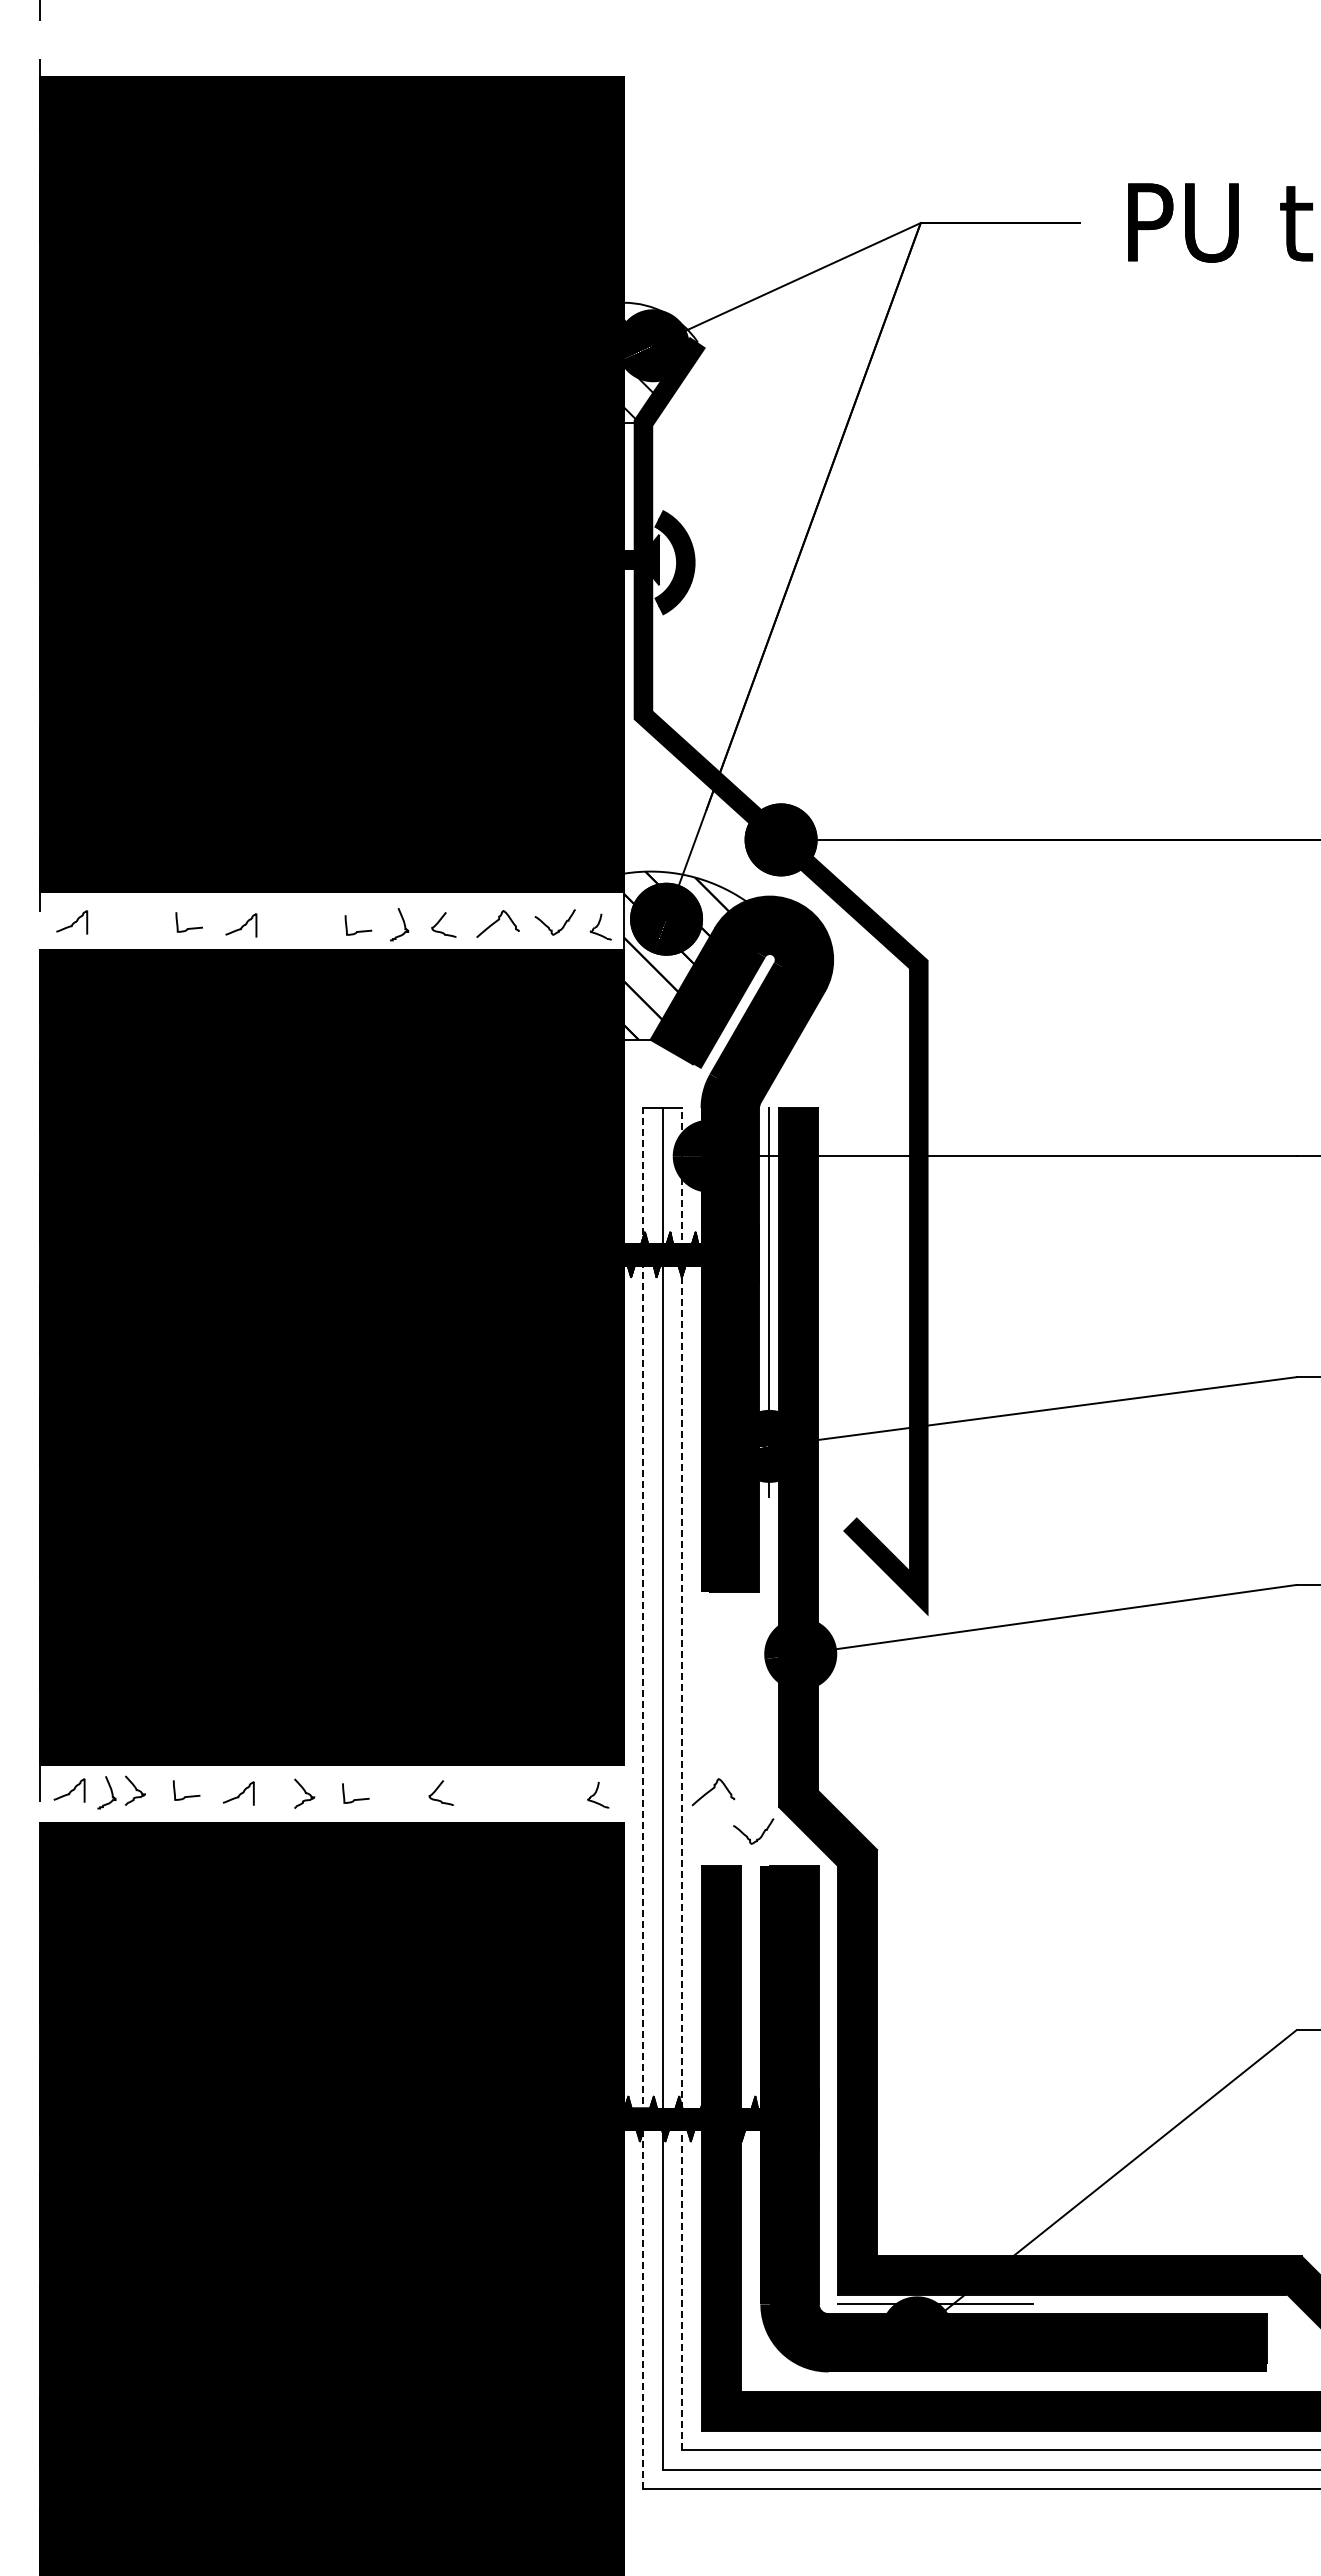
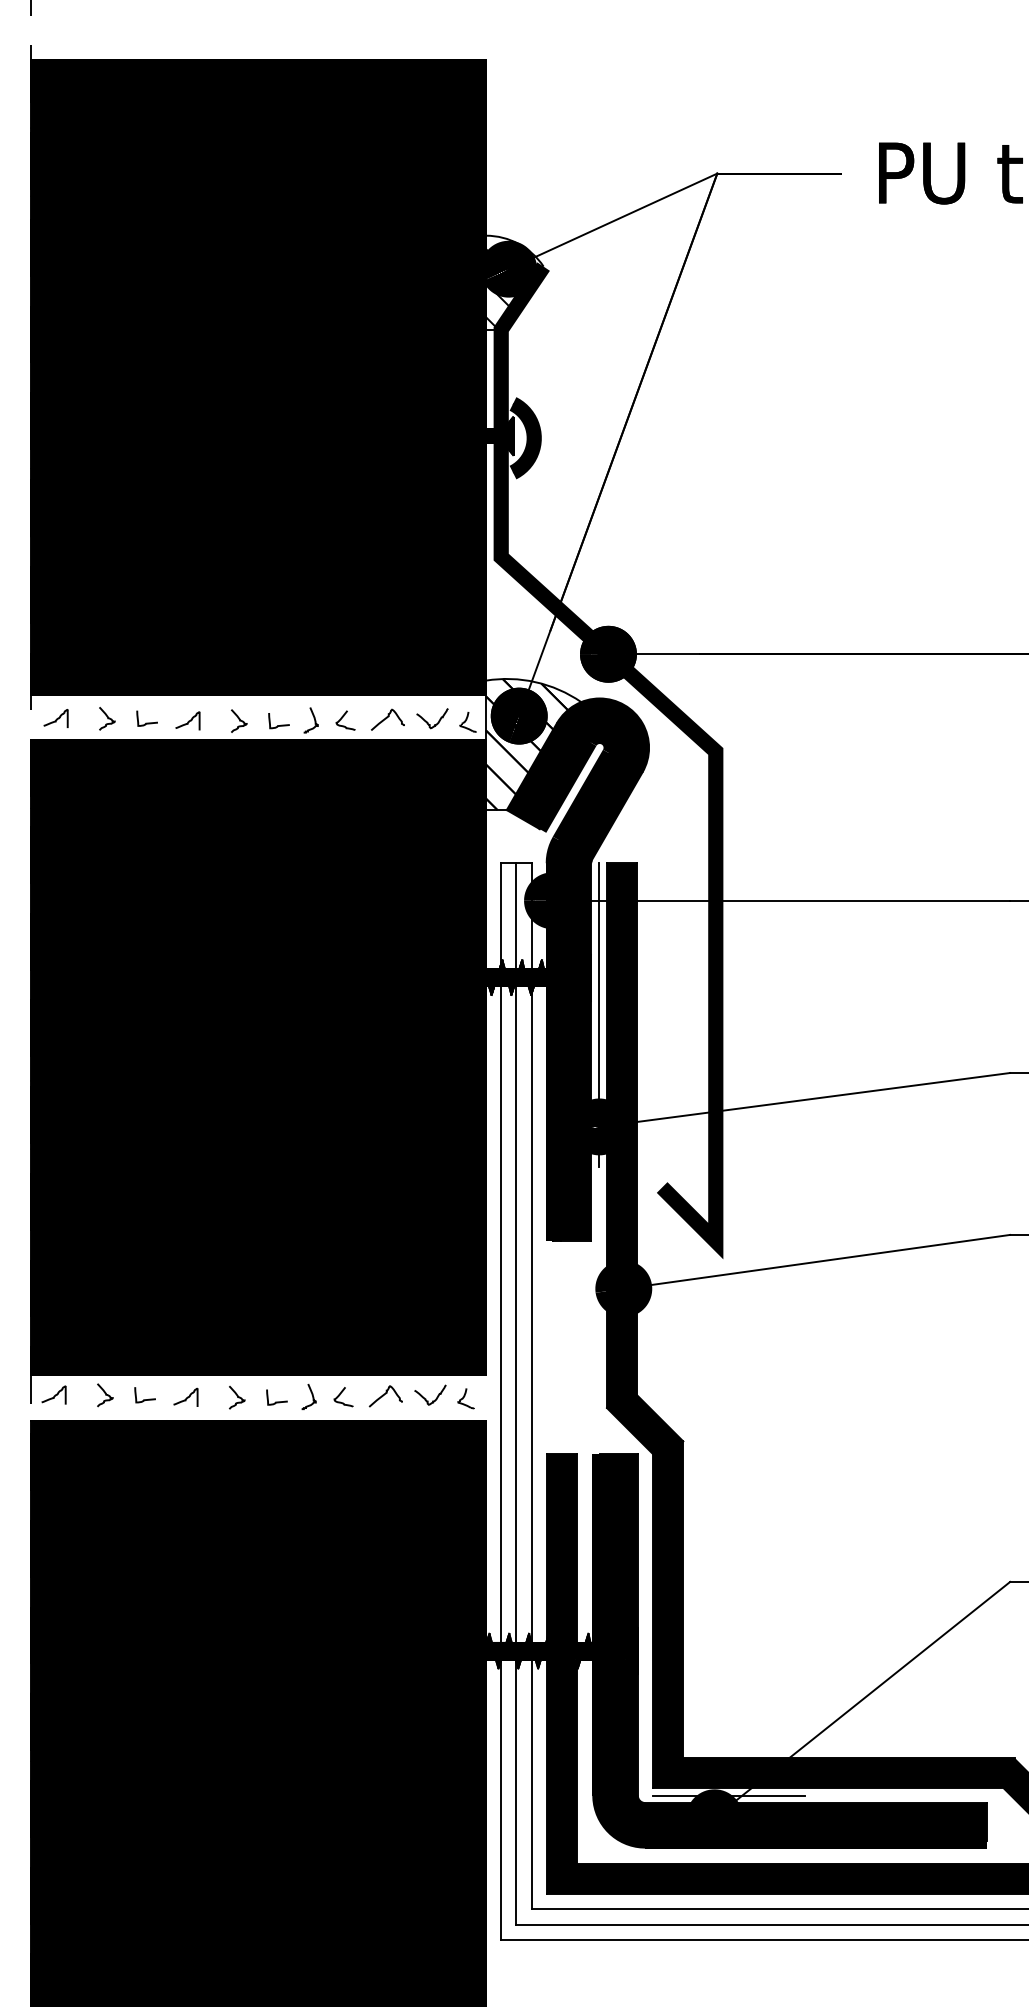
curve: (138, 922) -> (107, 718), added
curve: (307, 925) -> (239, 721), added
line: (682, 1778) -> (531, 1385), dashed -> solid
curve: (712, 1790) -> (385, 1395), moved
curve: (110, 1791) -> (311, 1395), moved
line: (643, 1798) -> (501, 1401), dashed -> solid
curve: (748, 1836) -> (426, 1398), moved

